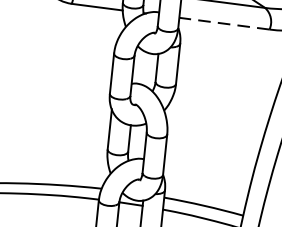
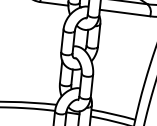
line: (223, 22) -> (124, 12), dashed -> solid

